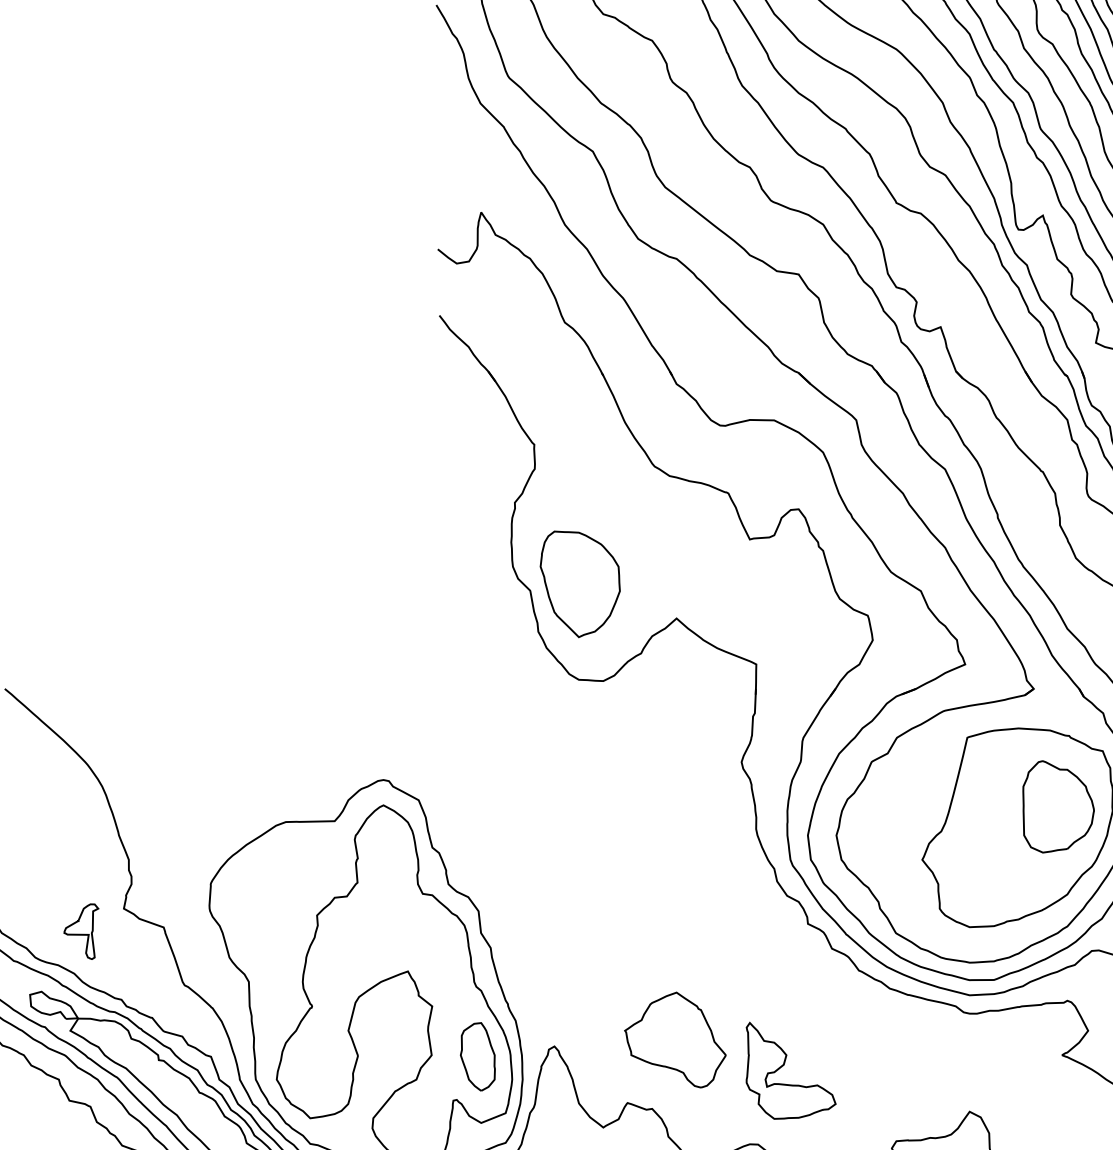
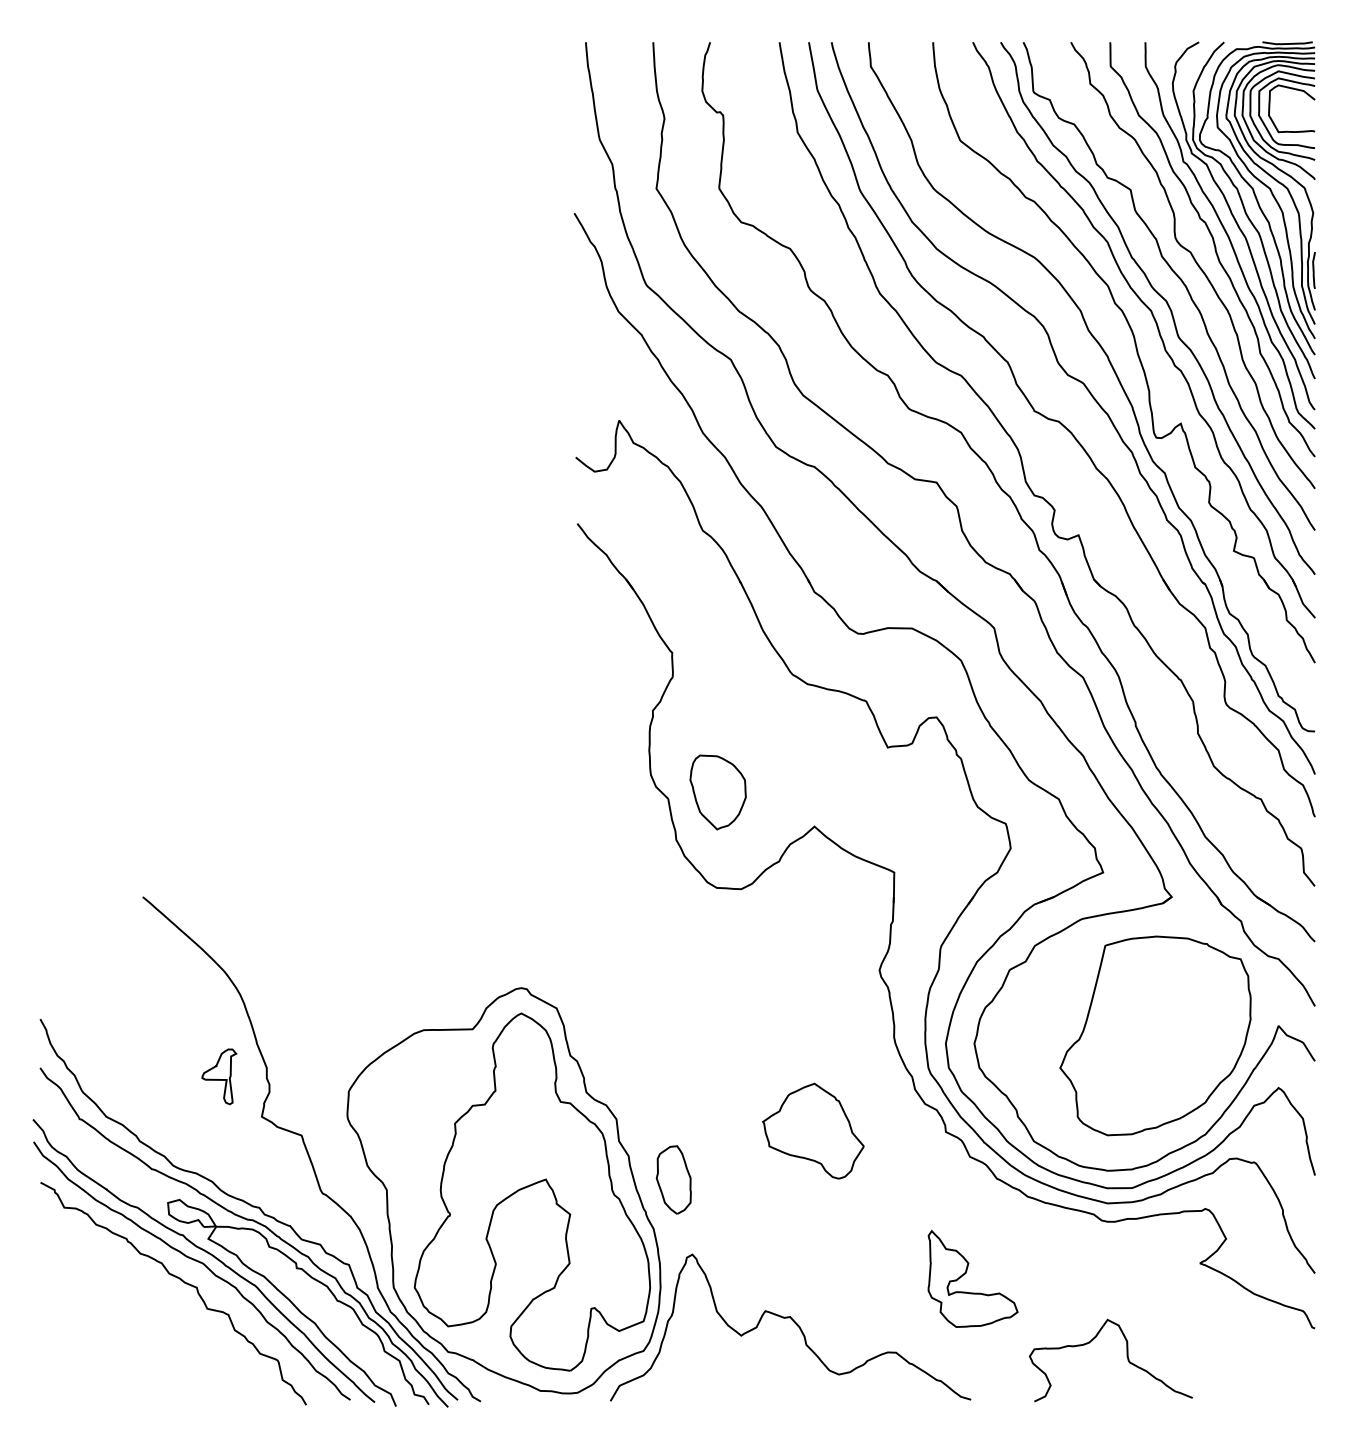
part: (579, 584) -> (717, 792), size x0.7
part: (1058, 806) -> (1196, 1014), removed
part: (81, 931) -> (219, 1076), moved
part: (675, 1039) -> (813, 1130), moved
part: (477, 1056) -> (673, 1179), moved
part: (784, 1065) -> (966, 1273), moved

